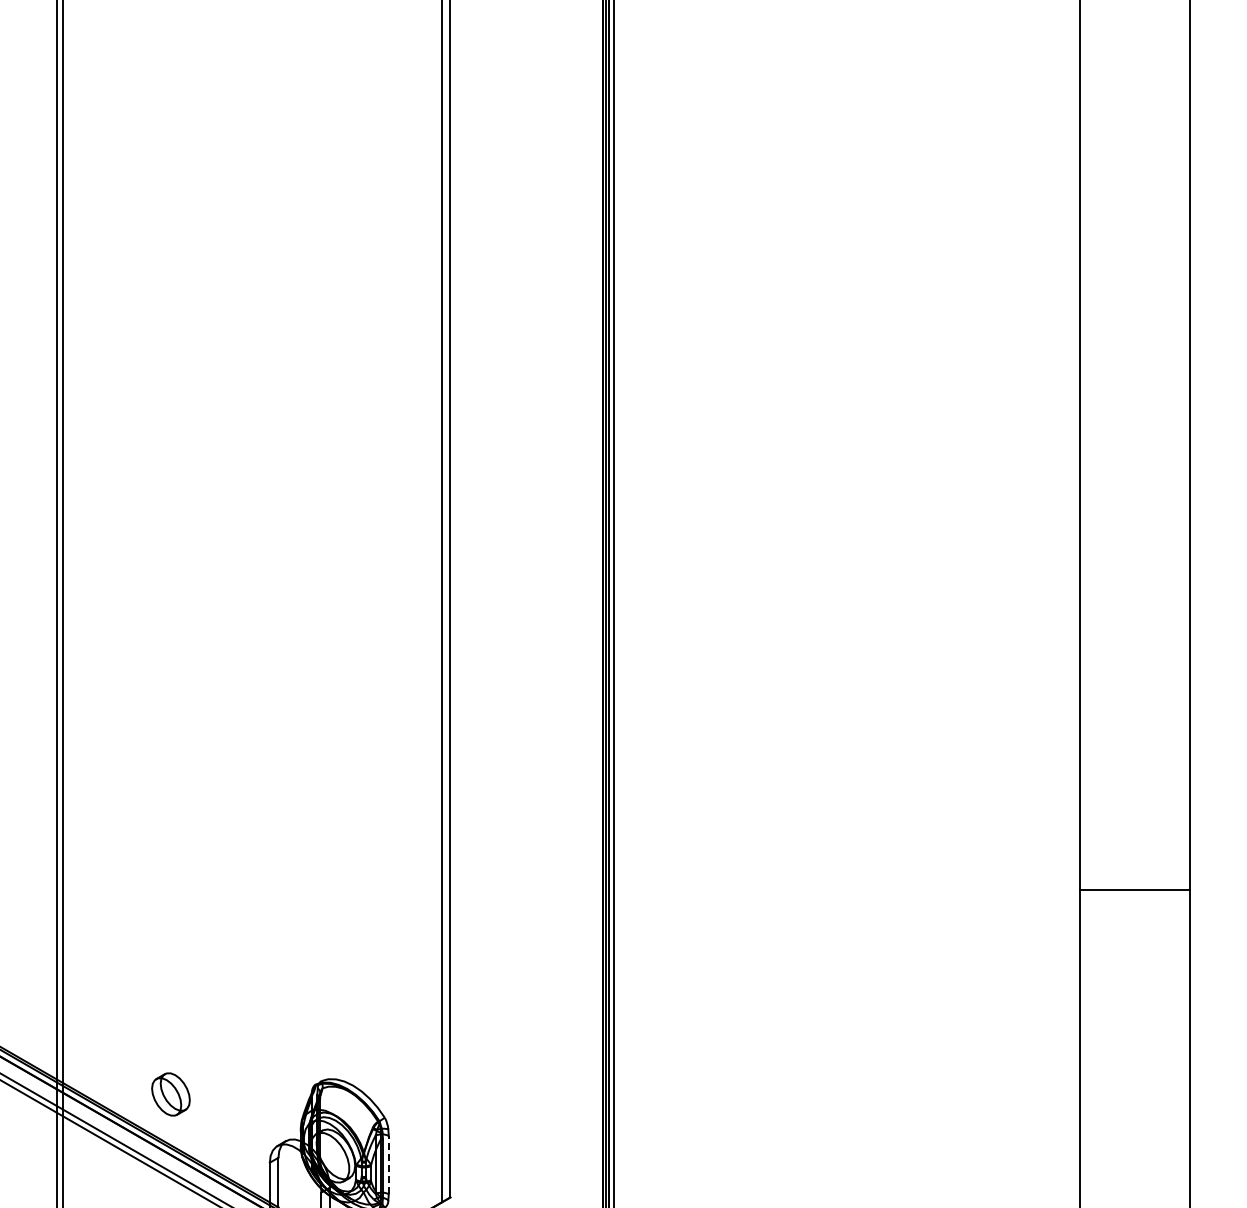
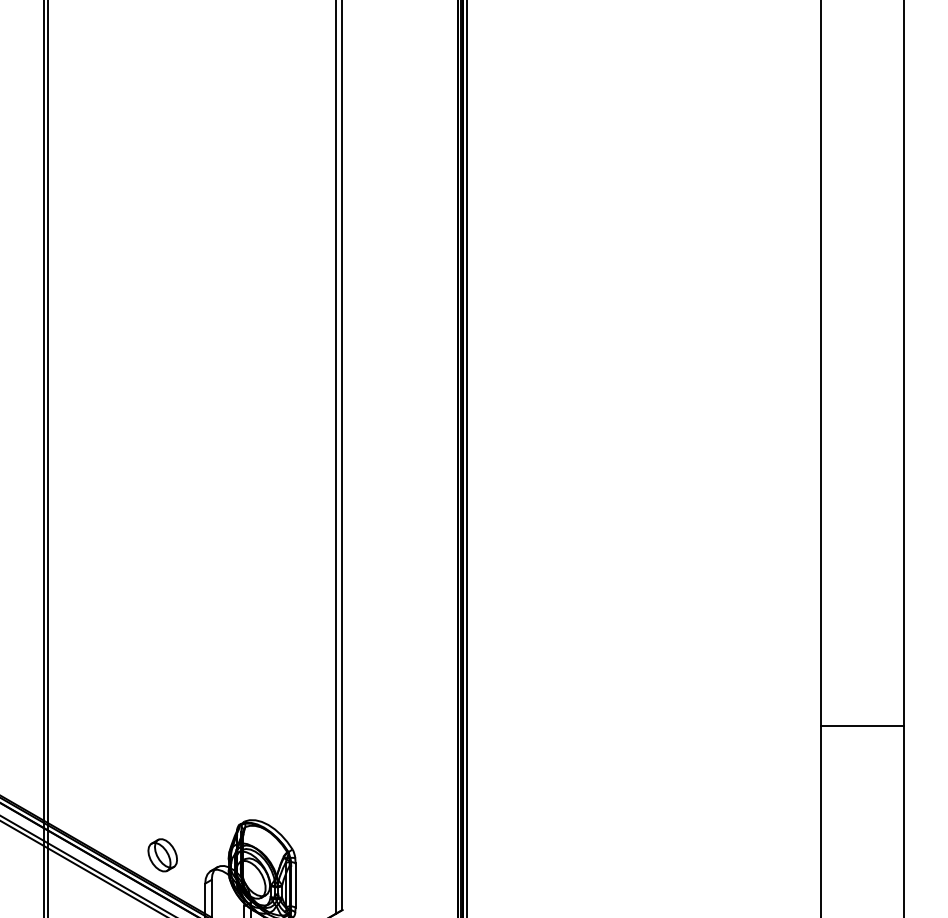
line: (1134, 889) -> (862, 725), moved
part: (170, 1094) -> (162, 855), moved
line: (388, 1164) -> (295, 884), dashed -> solid

